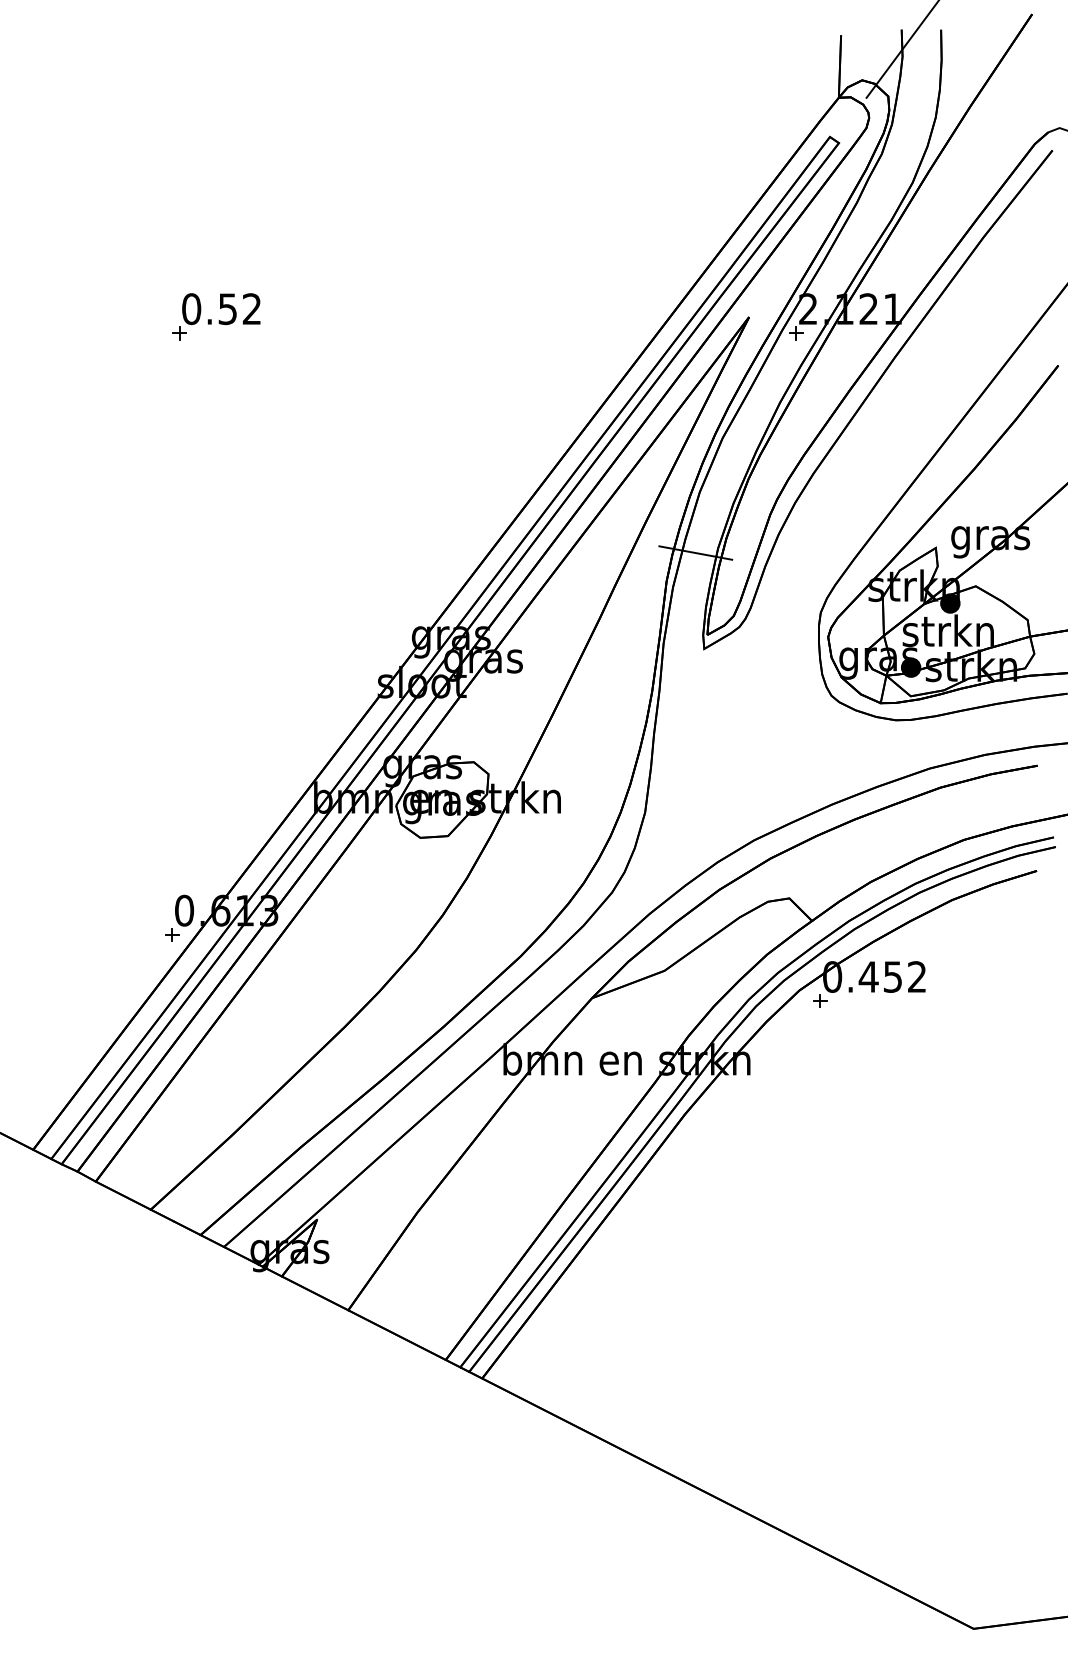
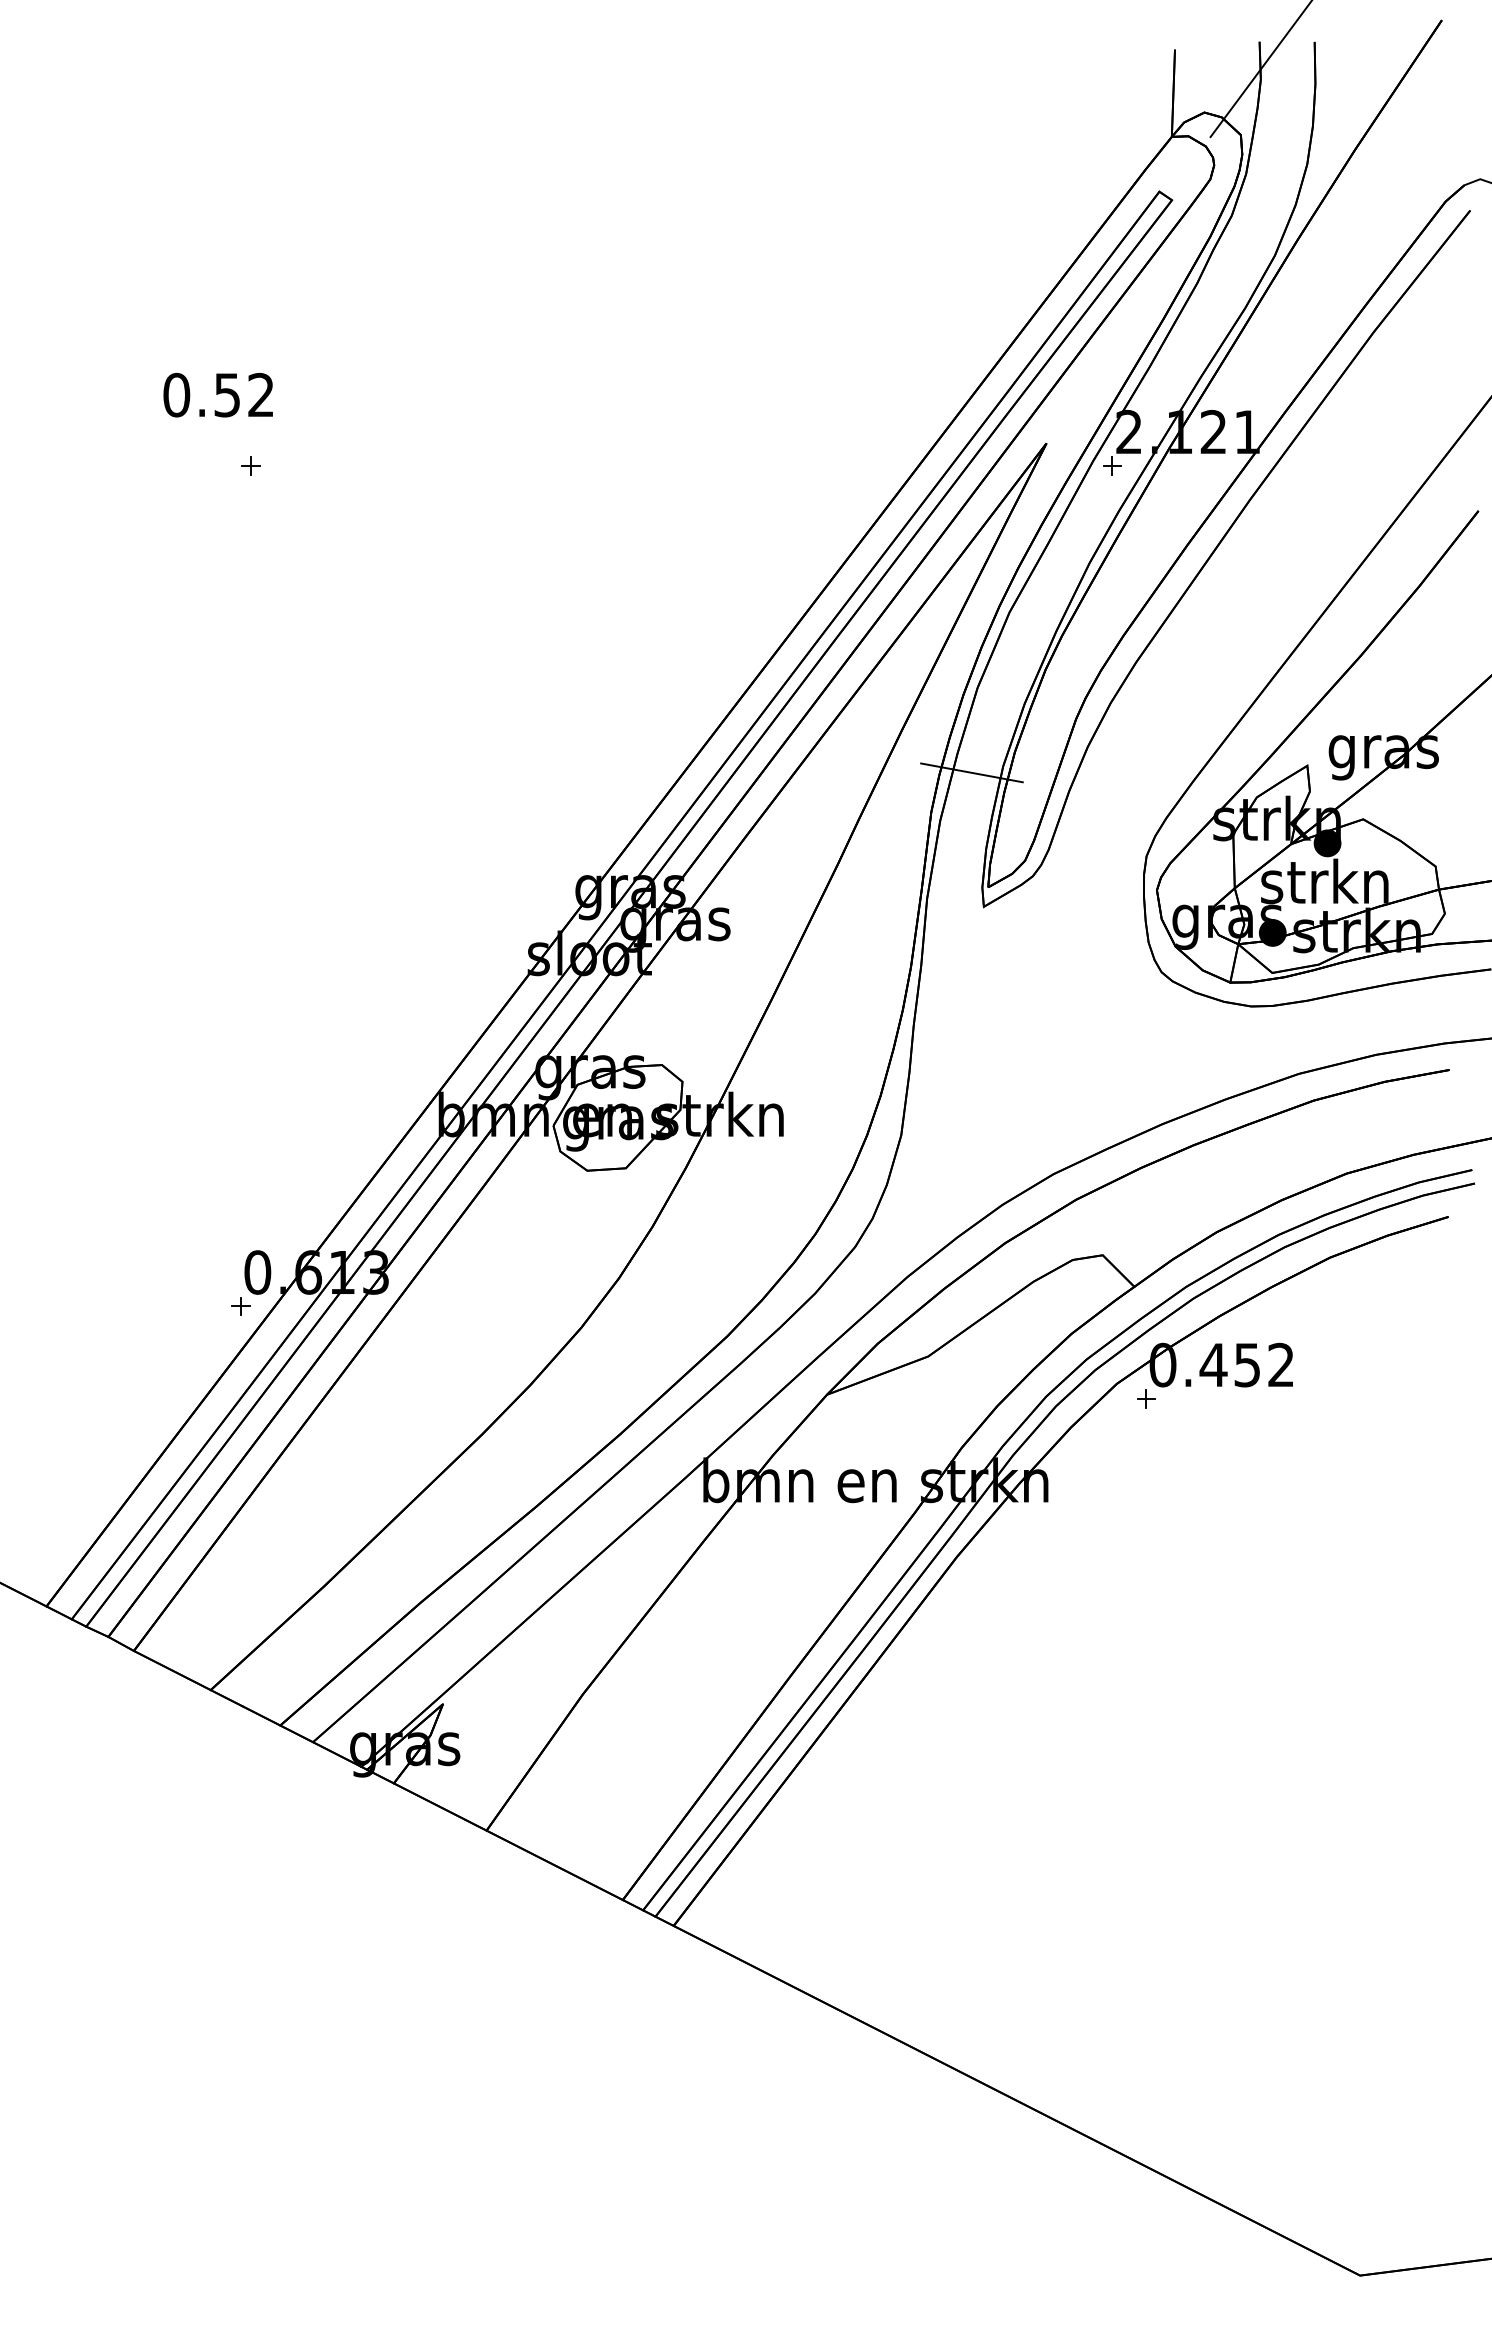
text: (220, 308) -> (217, 394), moved

